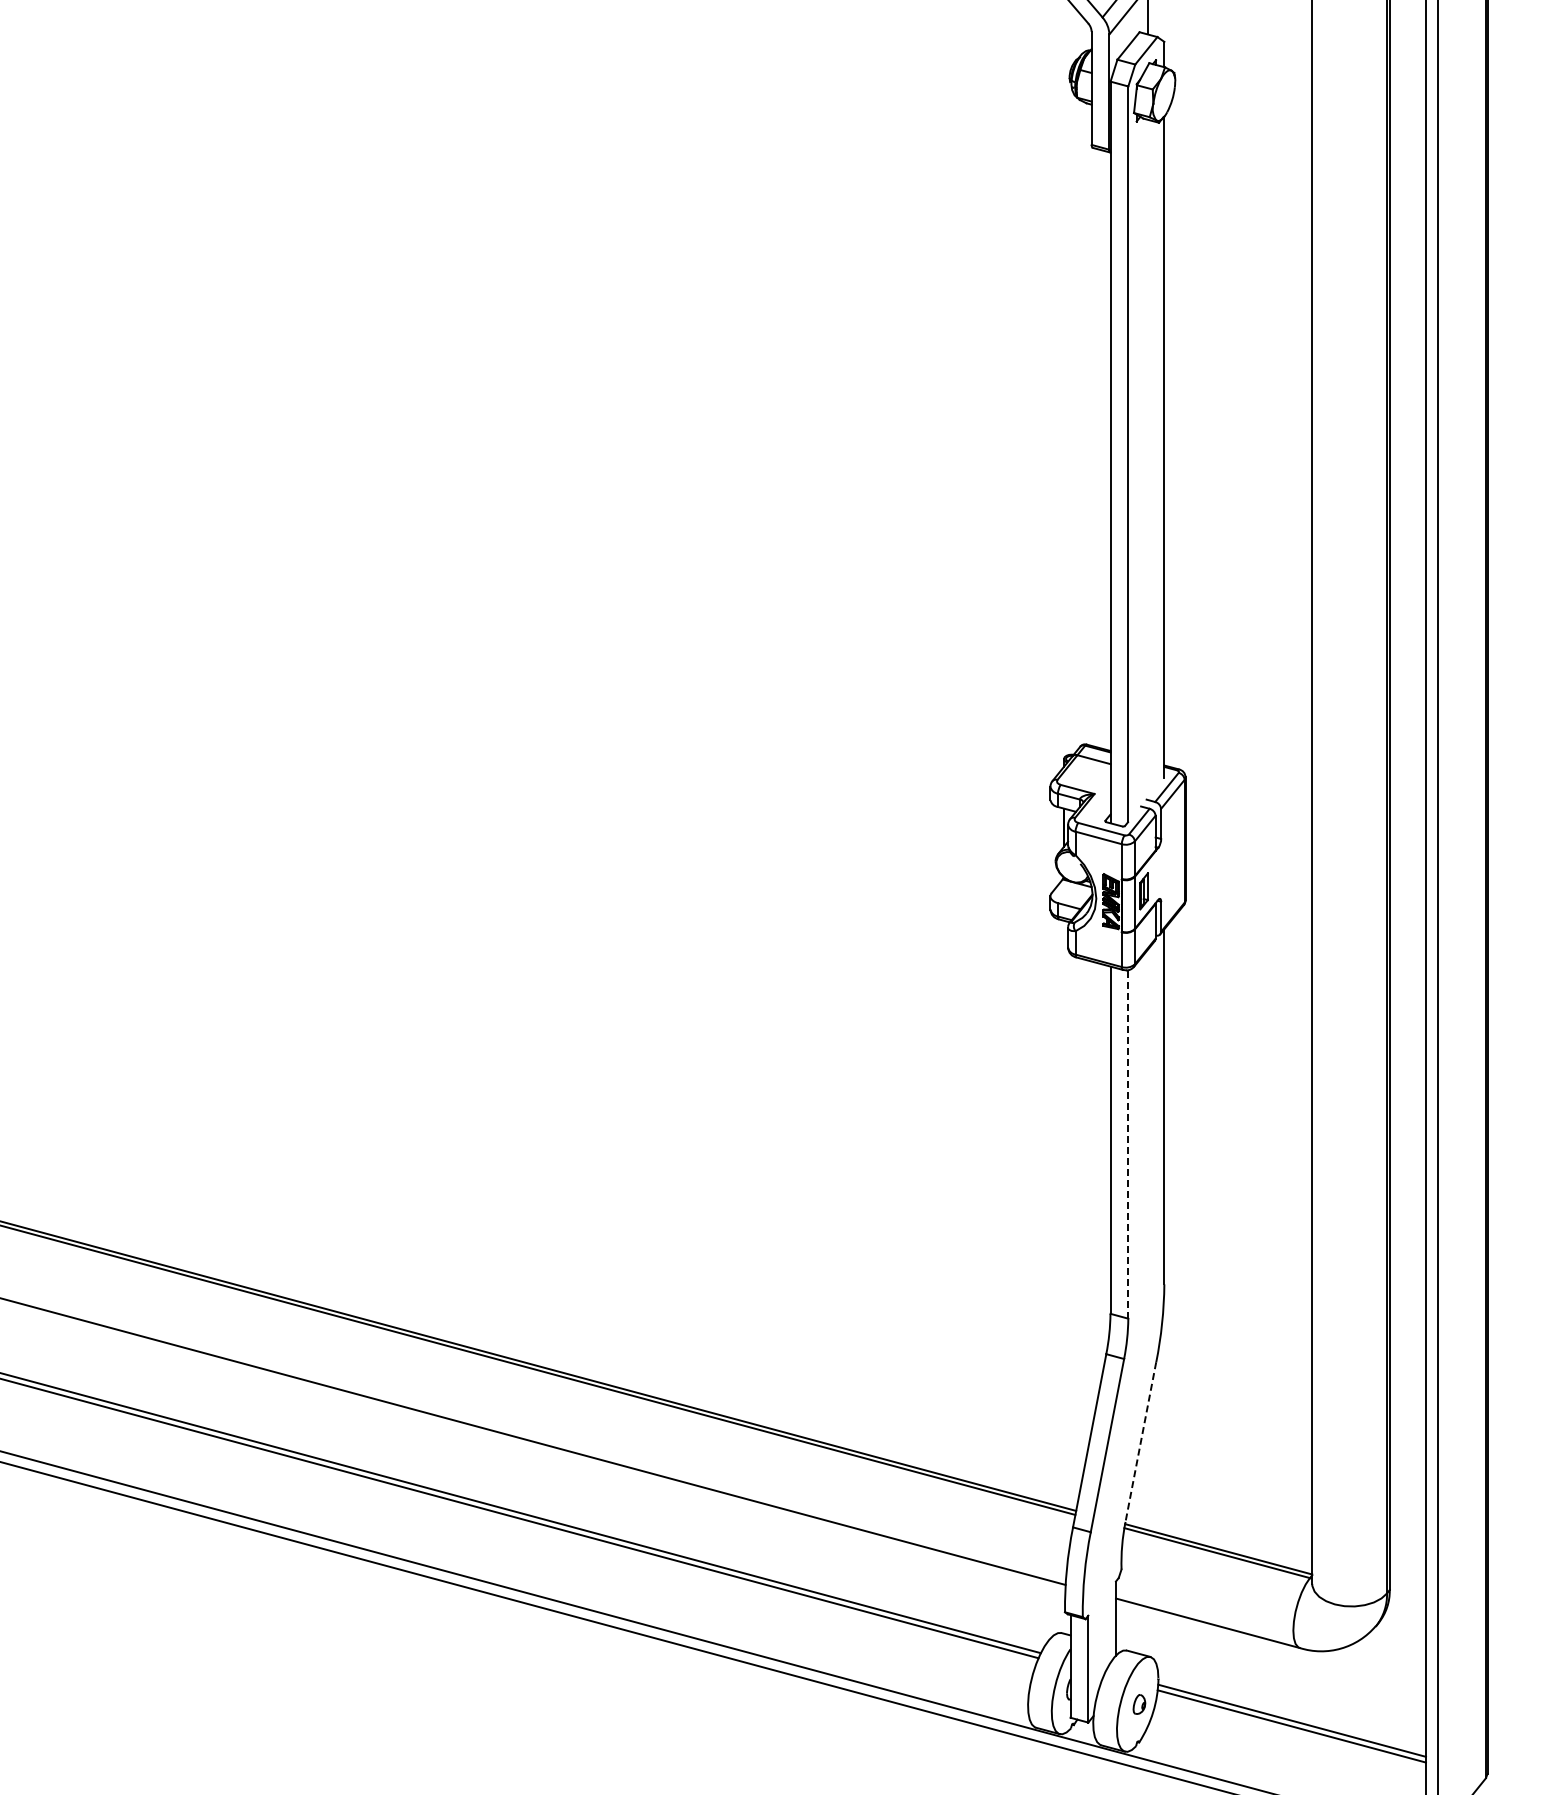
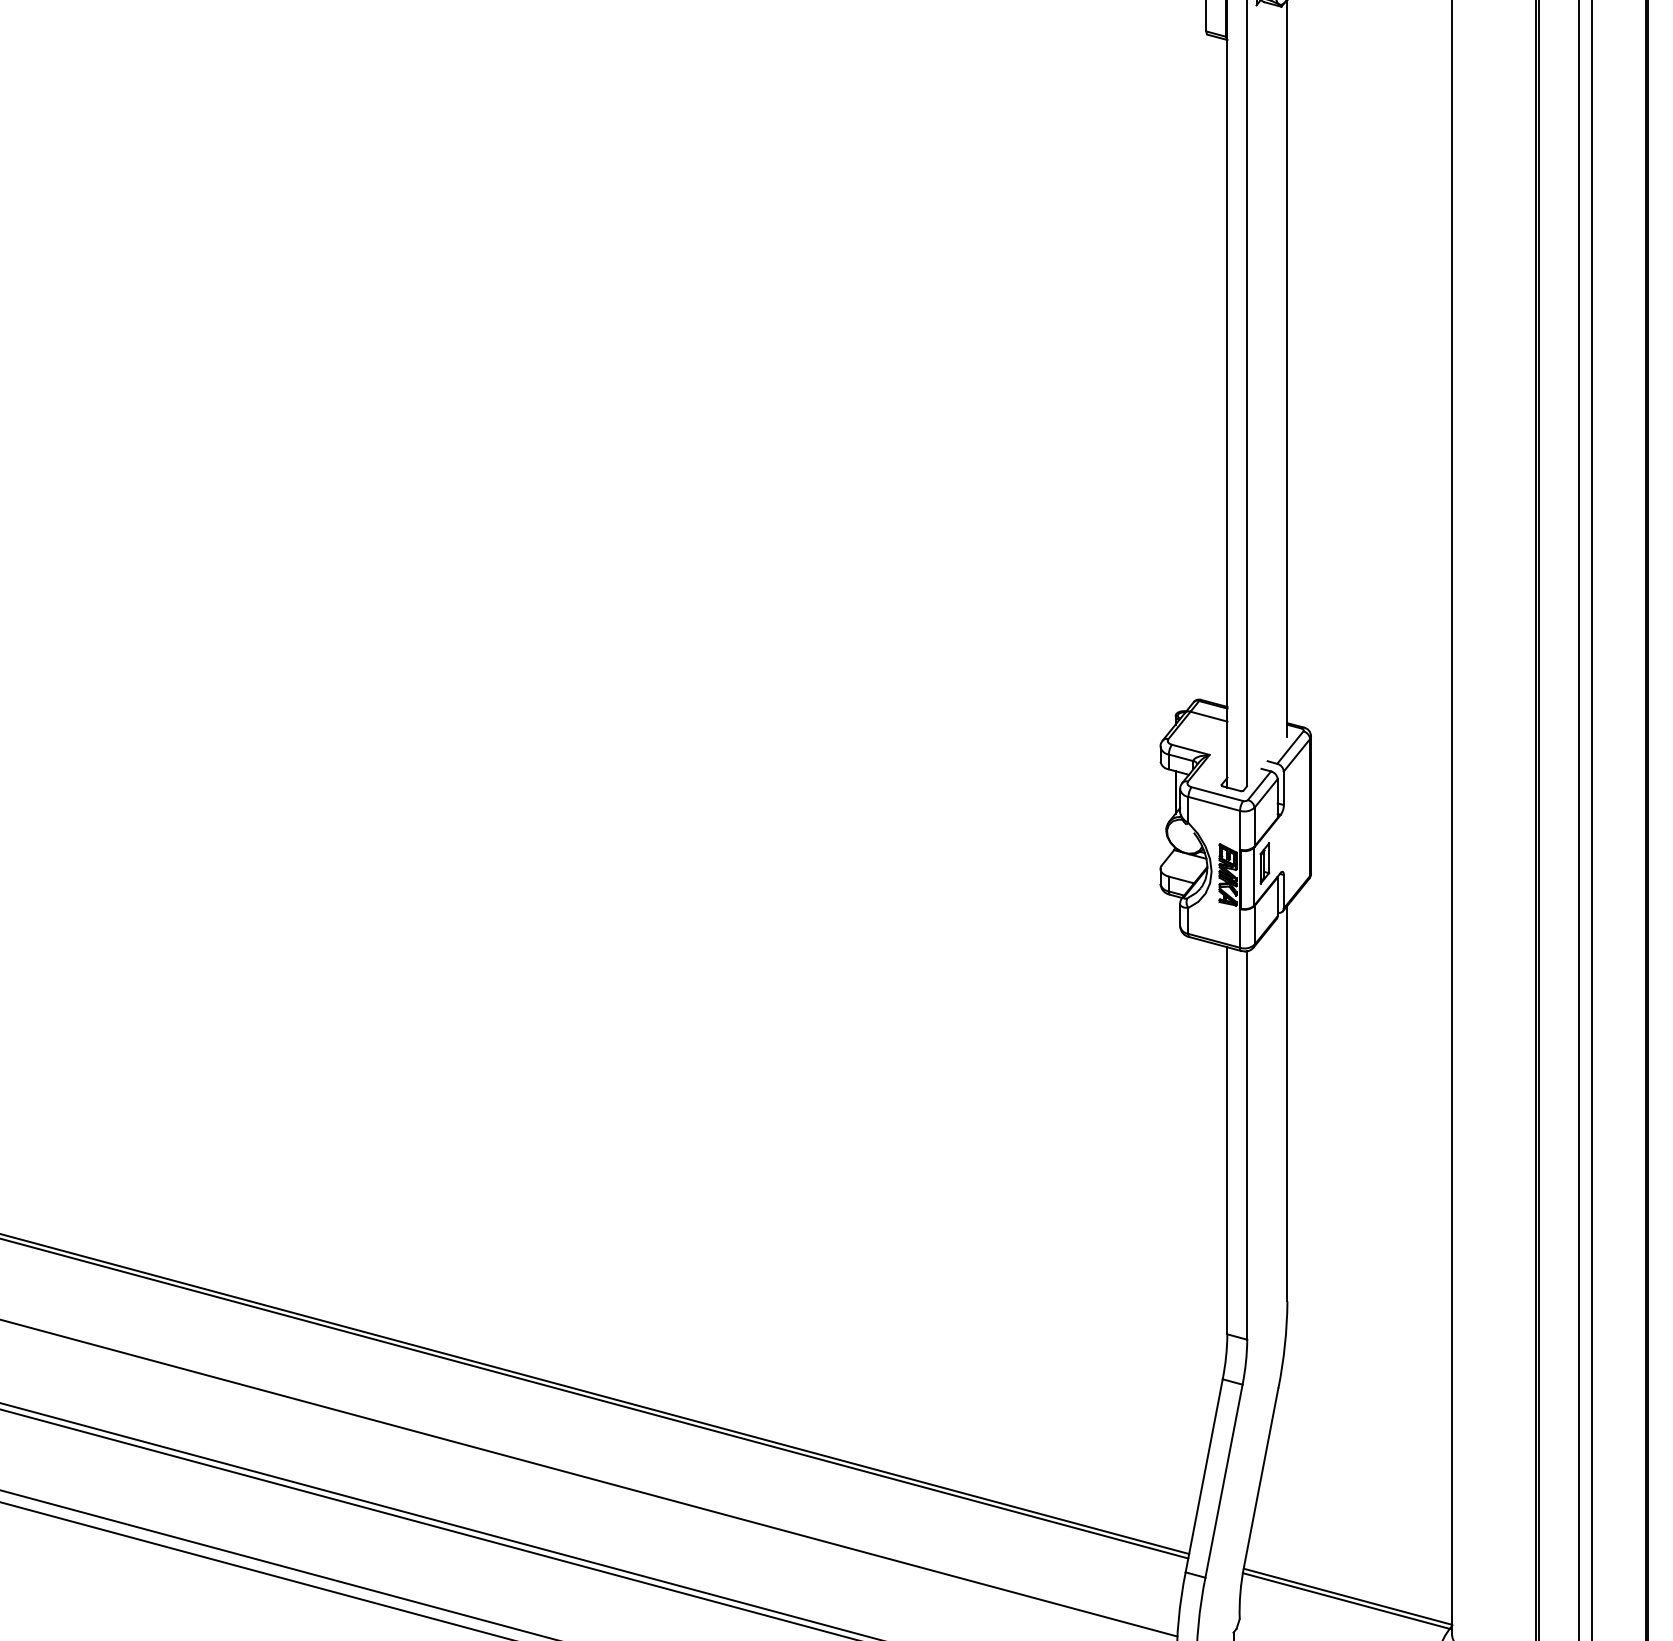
line: (1128, 1143) -> (1247, 1144), dashed -> solid
line: (1140, 1442) -> (1260, 1477), dashed -> solid

